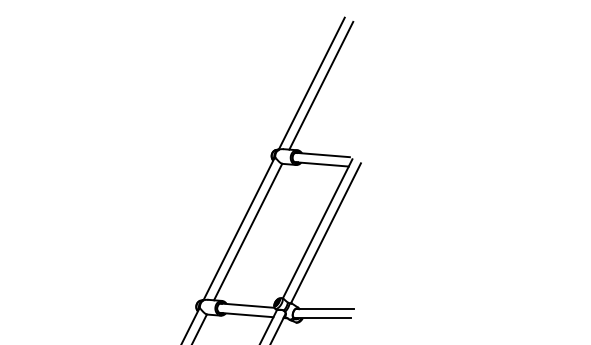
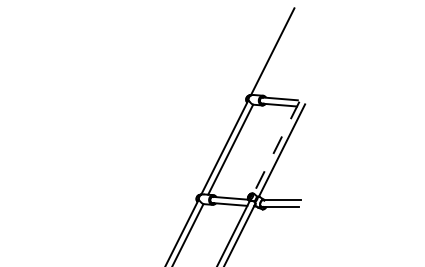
line: (320, 86) -> (278, 53), removed
line: (317, 230) -> (276, 148), solid -> dashed

